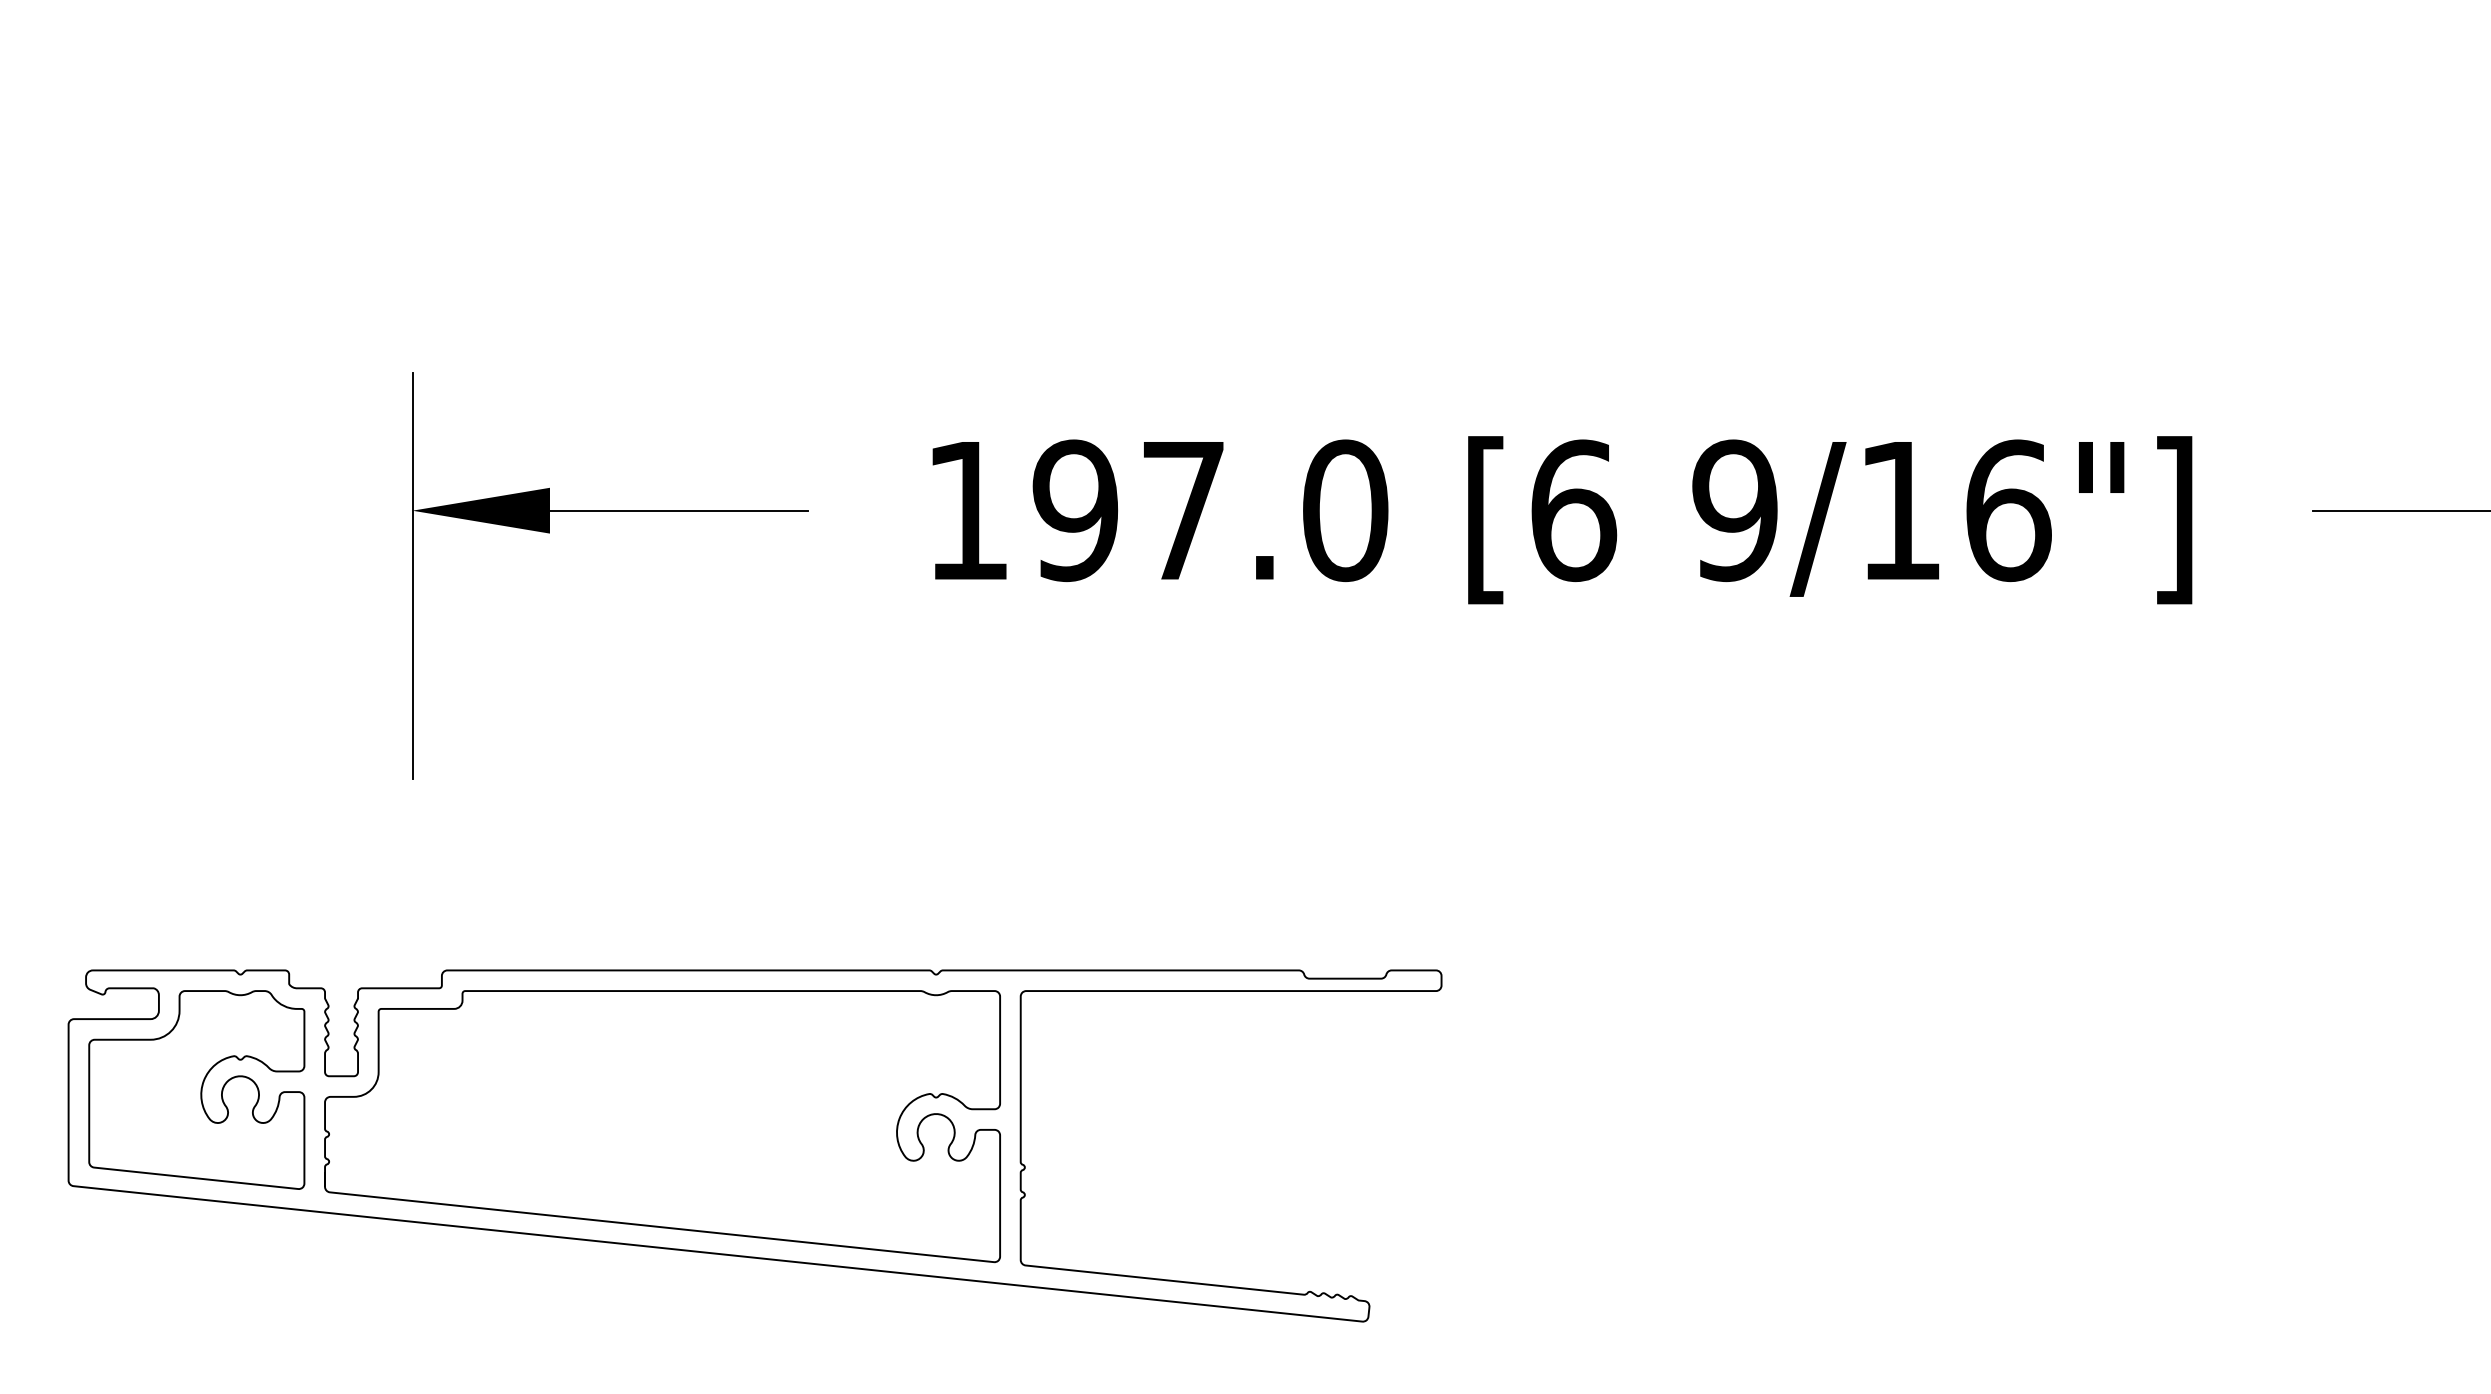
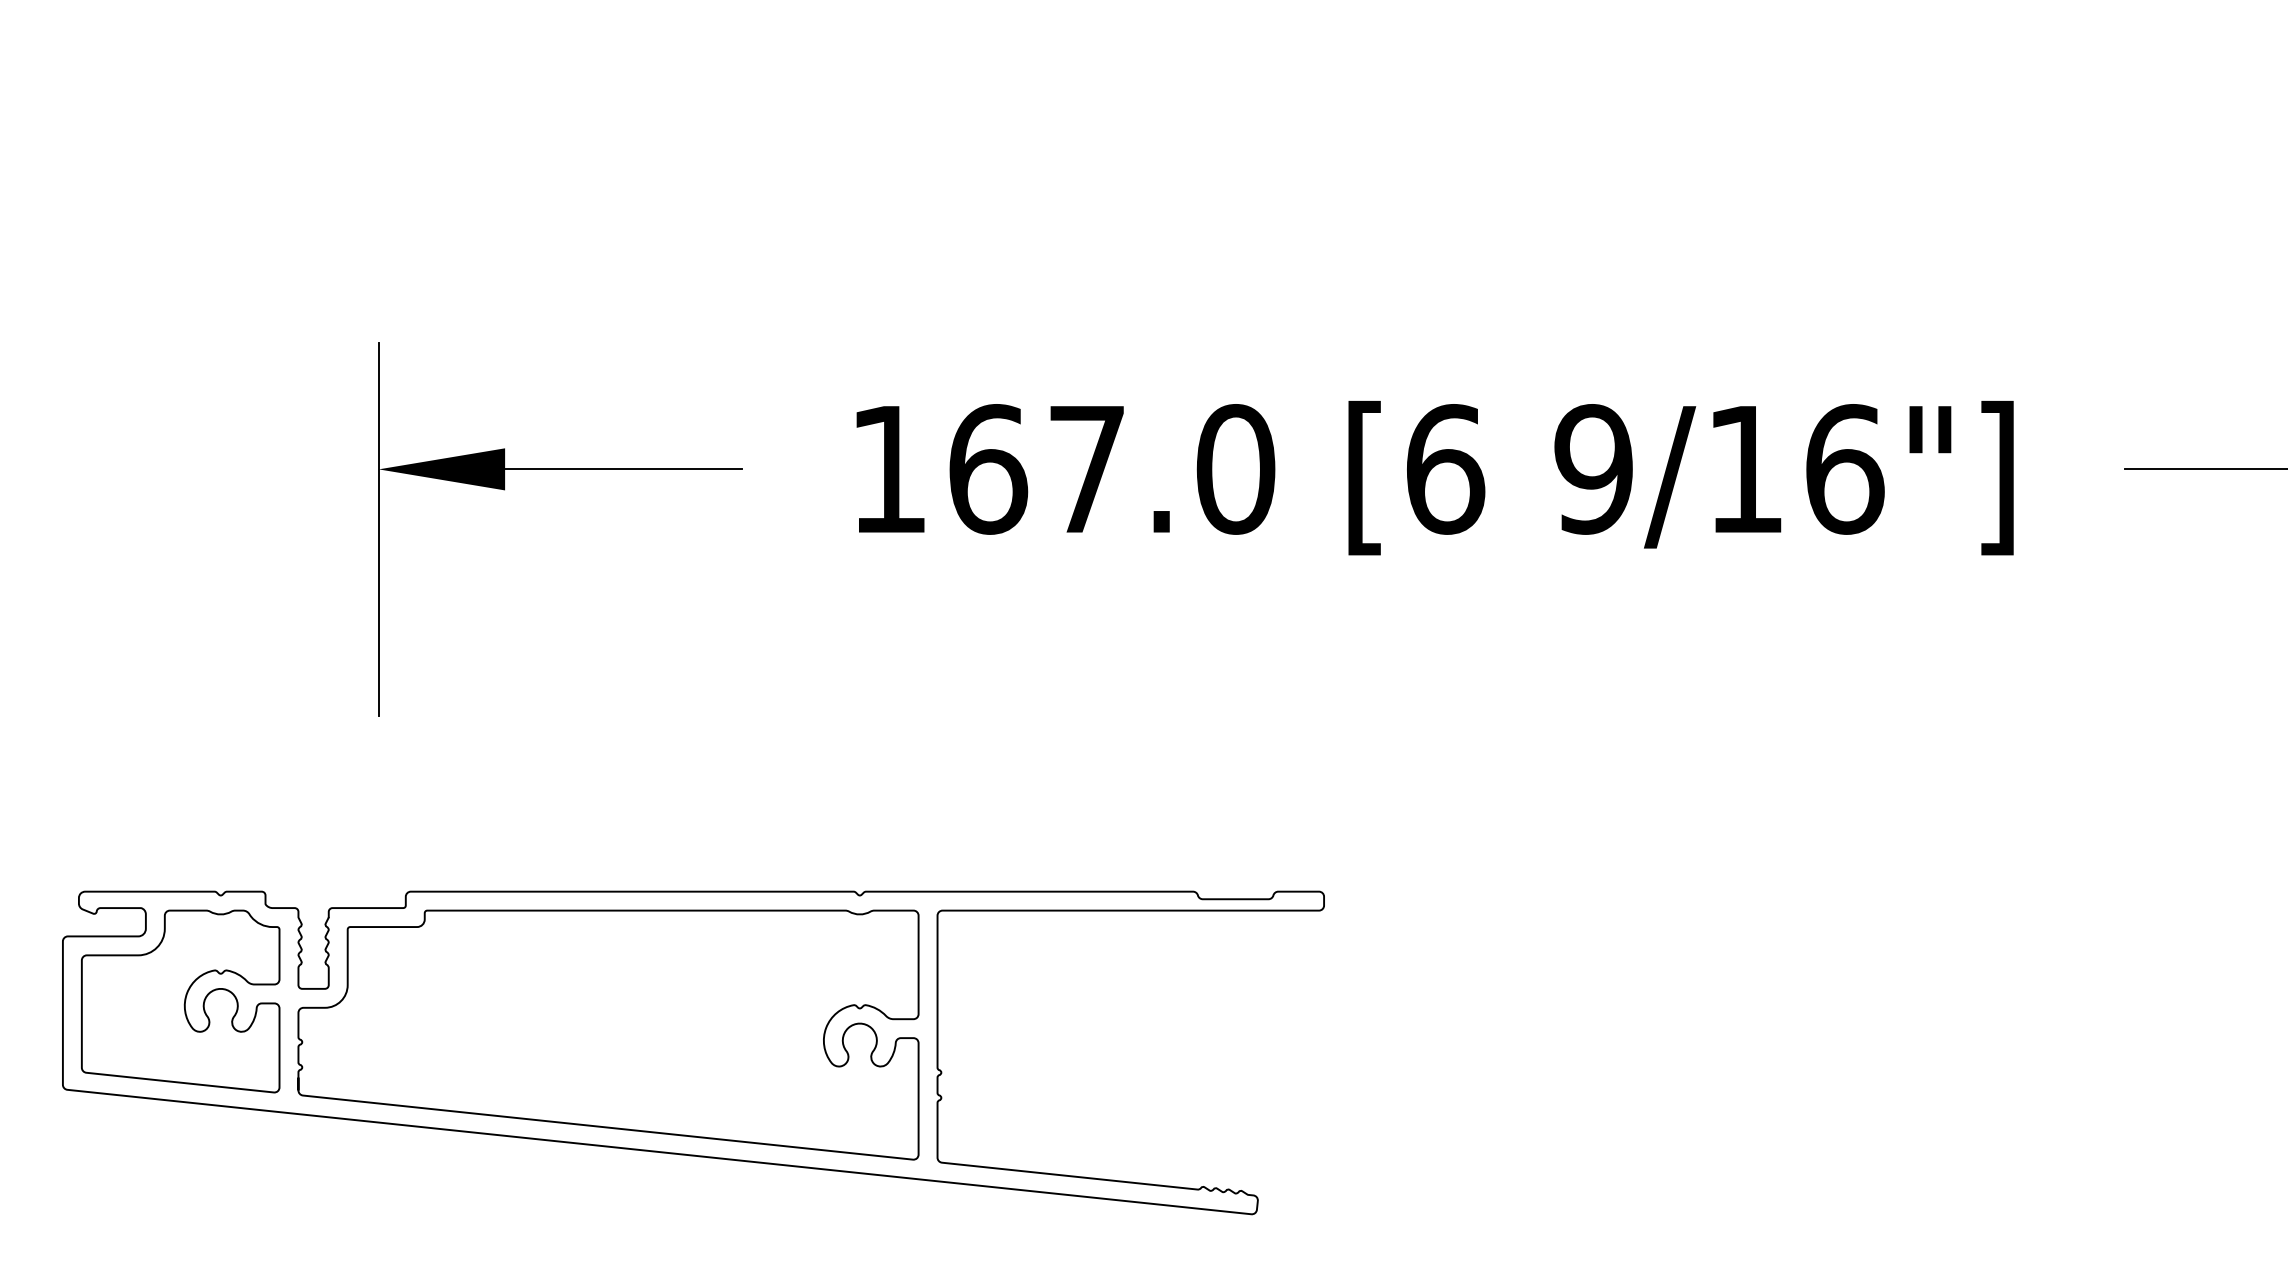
text: (1075, 510) -> (987, 469), 197.0 -> 167.0

